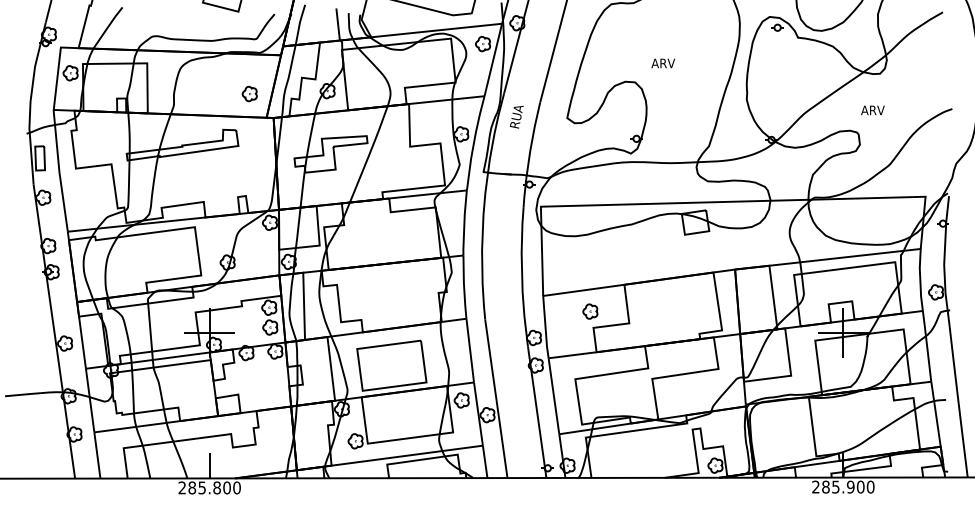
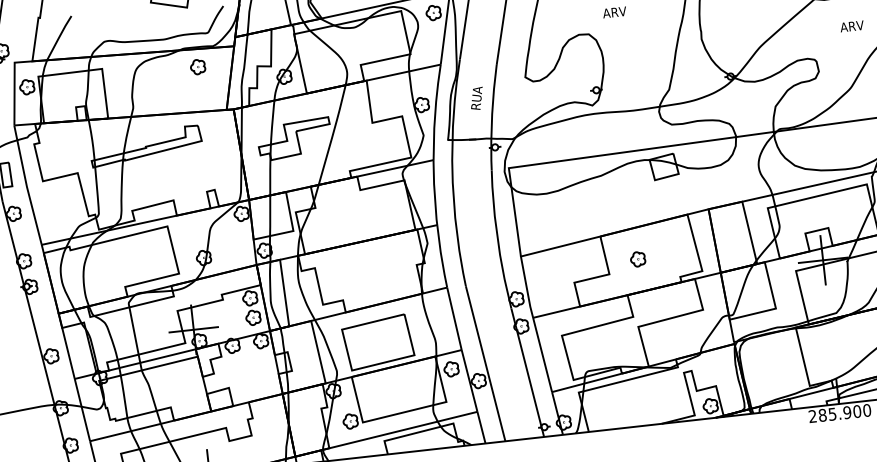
part: (249, 93) -> (197, 66), moved
text: (872, 110) -> (851, 26), moved
text: (516, 116) -> (476, 98), moved
part: (590, 311) -> (638, 259), moved

